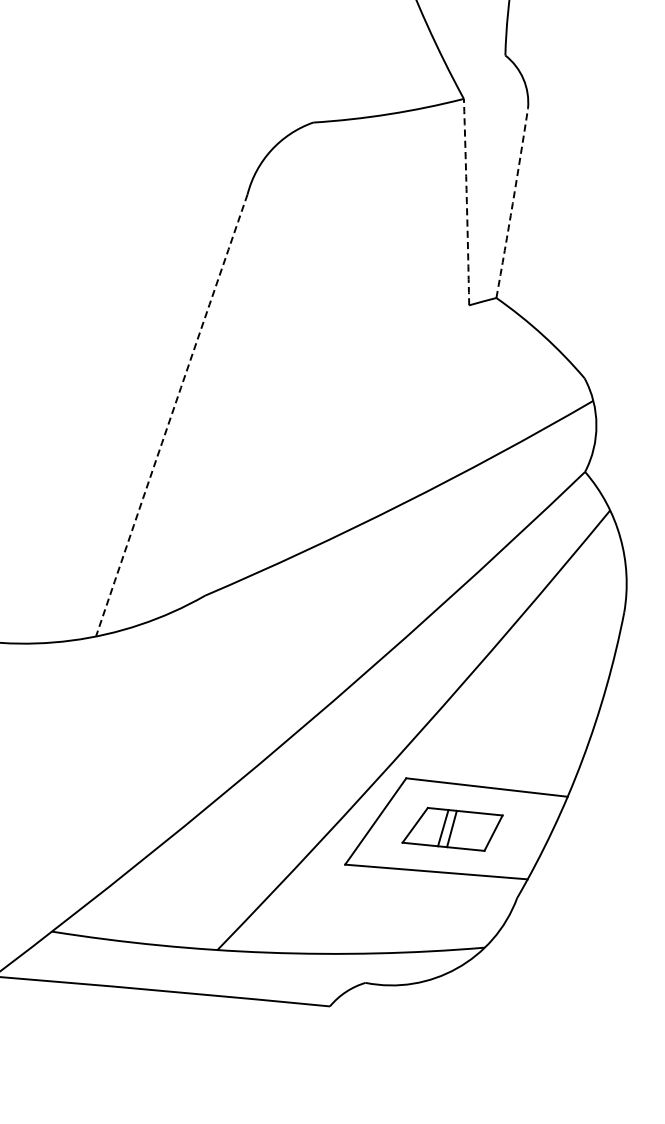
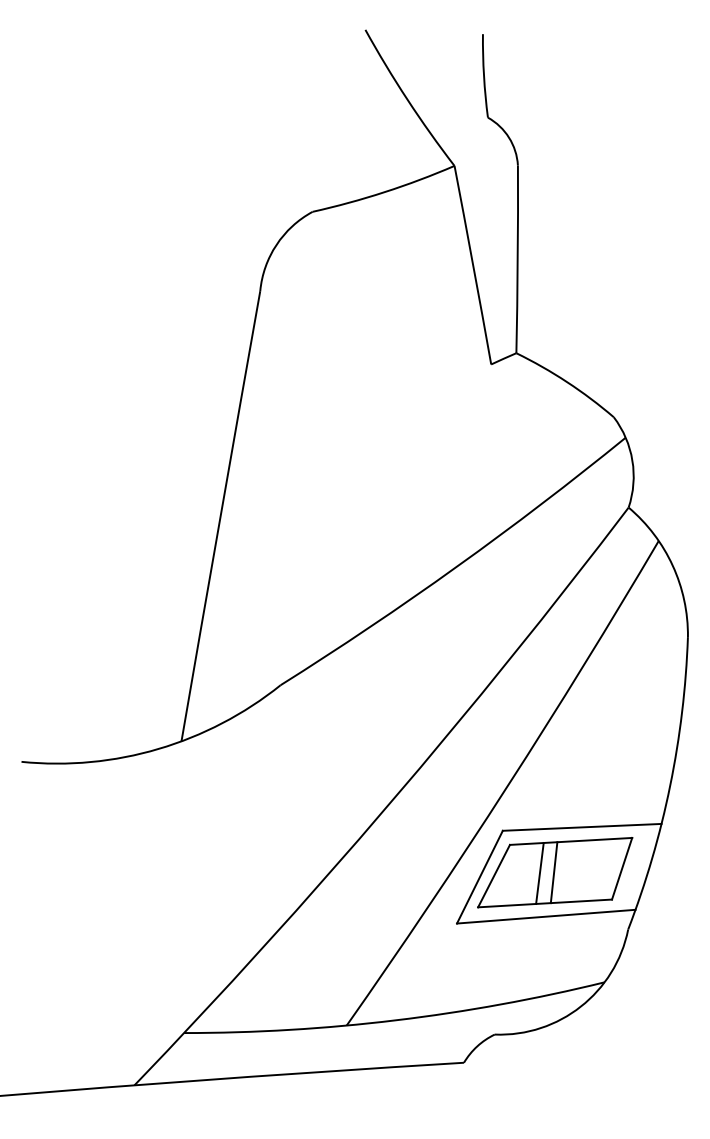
arc: (467, 202) -> (473, 265), dashed -> solid
arc: (512, 203) -> (517, 259), dashed -> solid
arc: (171, 415) -> (220, 516), dashed -> solid
part: (452, 828) -> (555, 872), size x1.67

